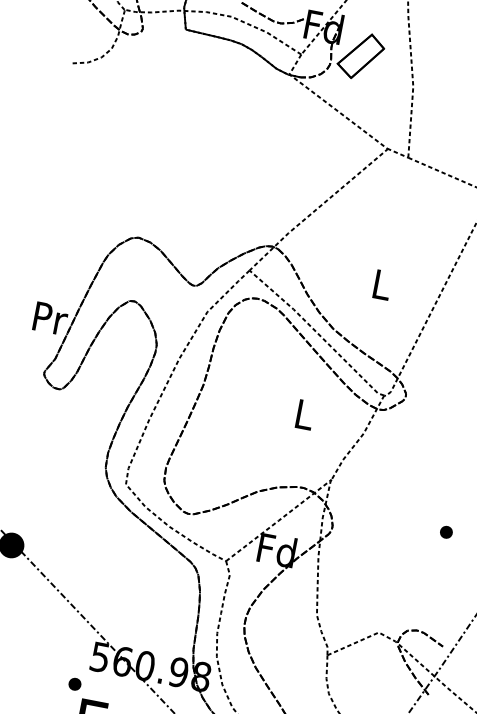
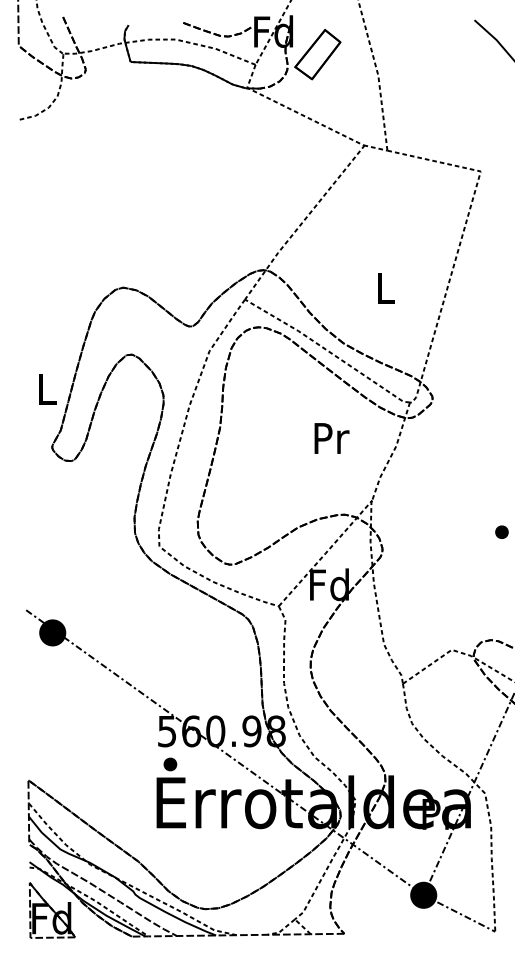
text: (50, 318) -> (47, 389), Pr -> L
text: (304, 414) -> (331, 438), L -> Pr
part: (75, 684) -> (170, 764), moved

